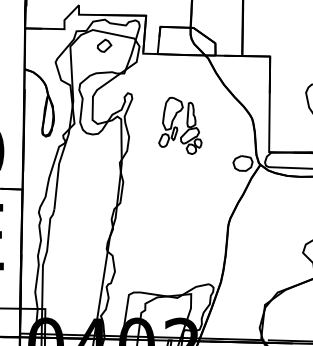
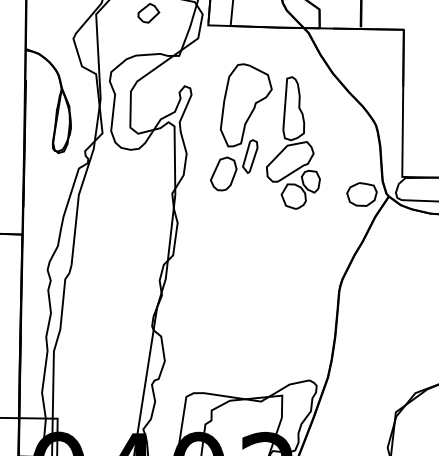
part: (180, 125) -> (265, 135), size x1.67

